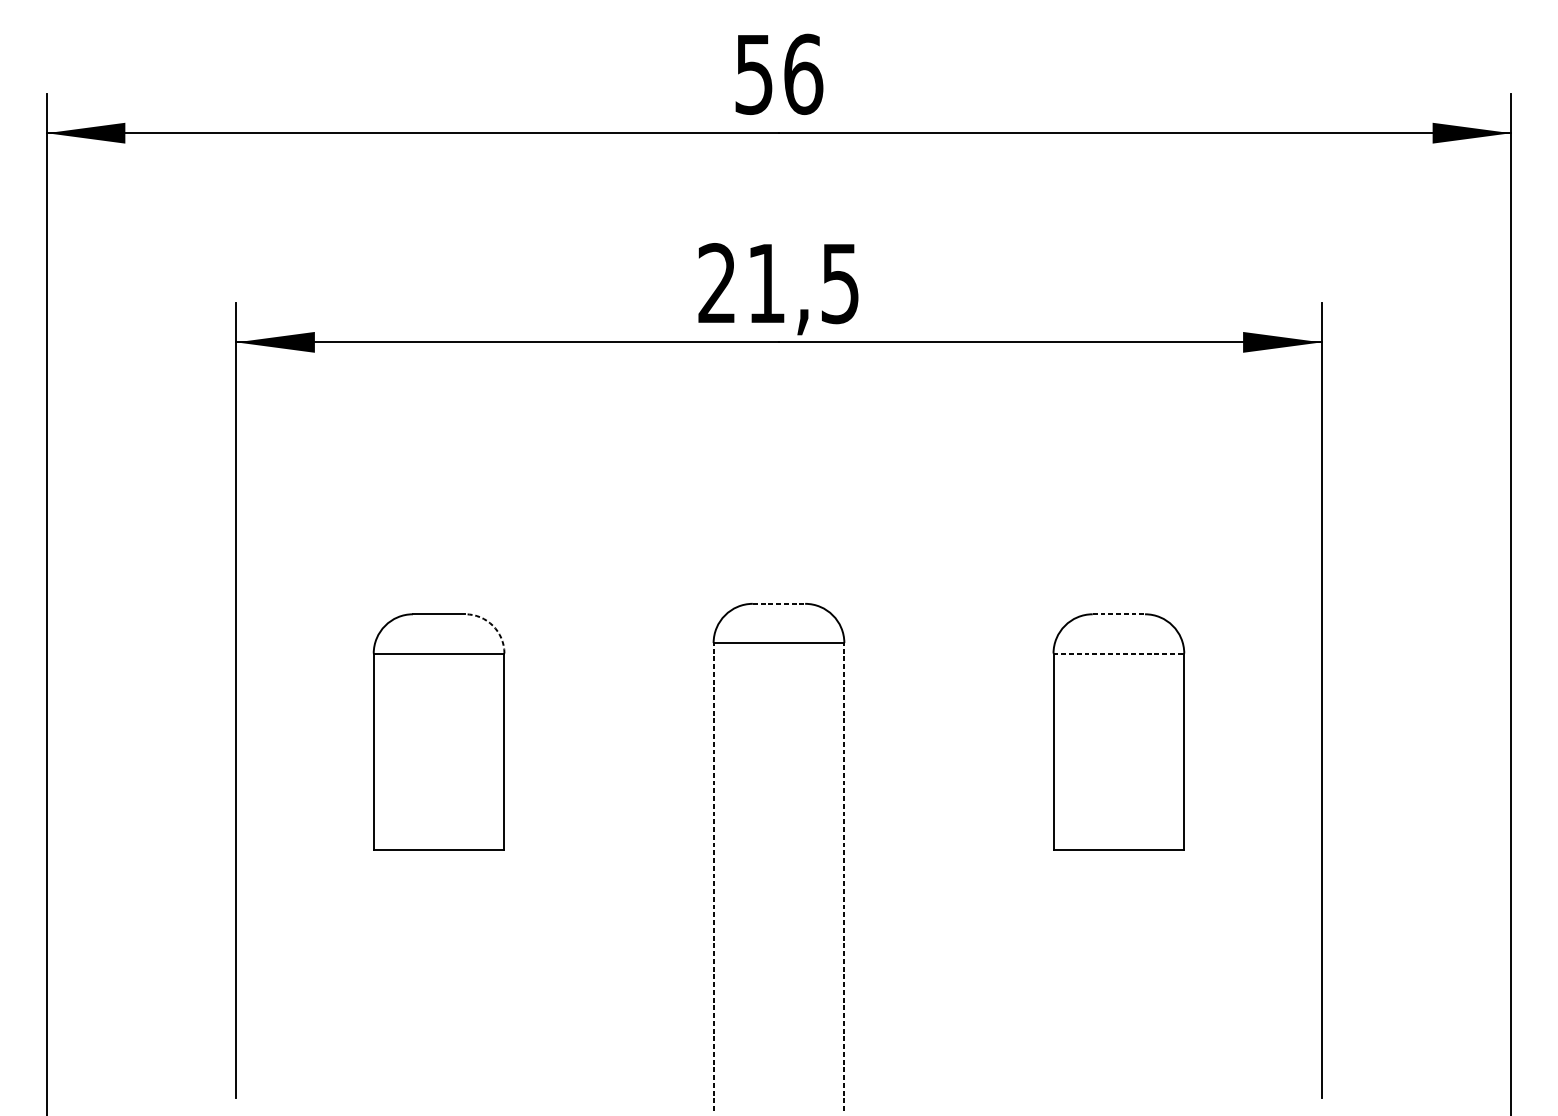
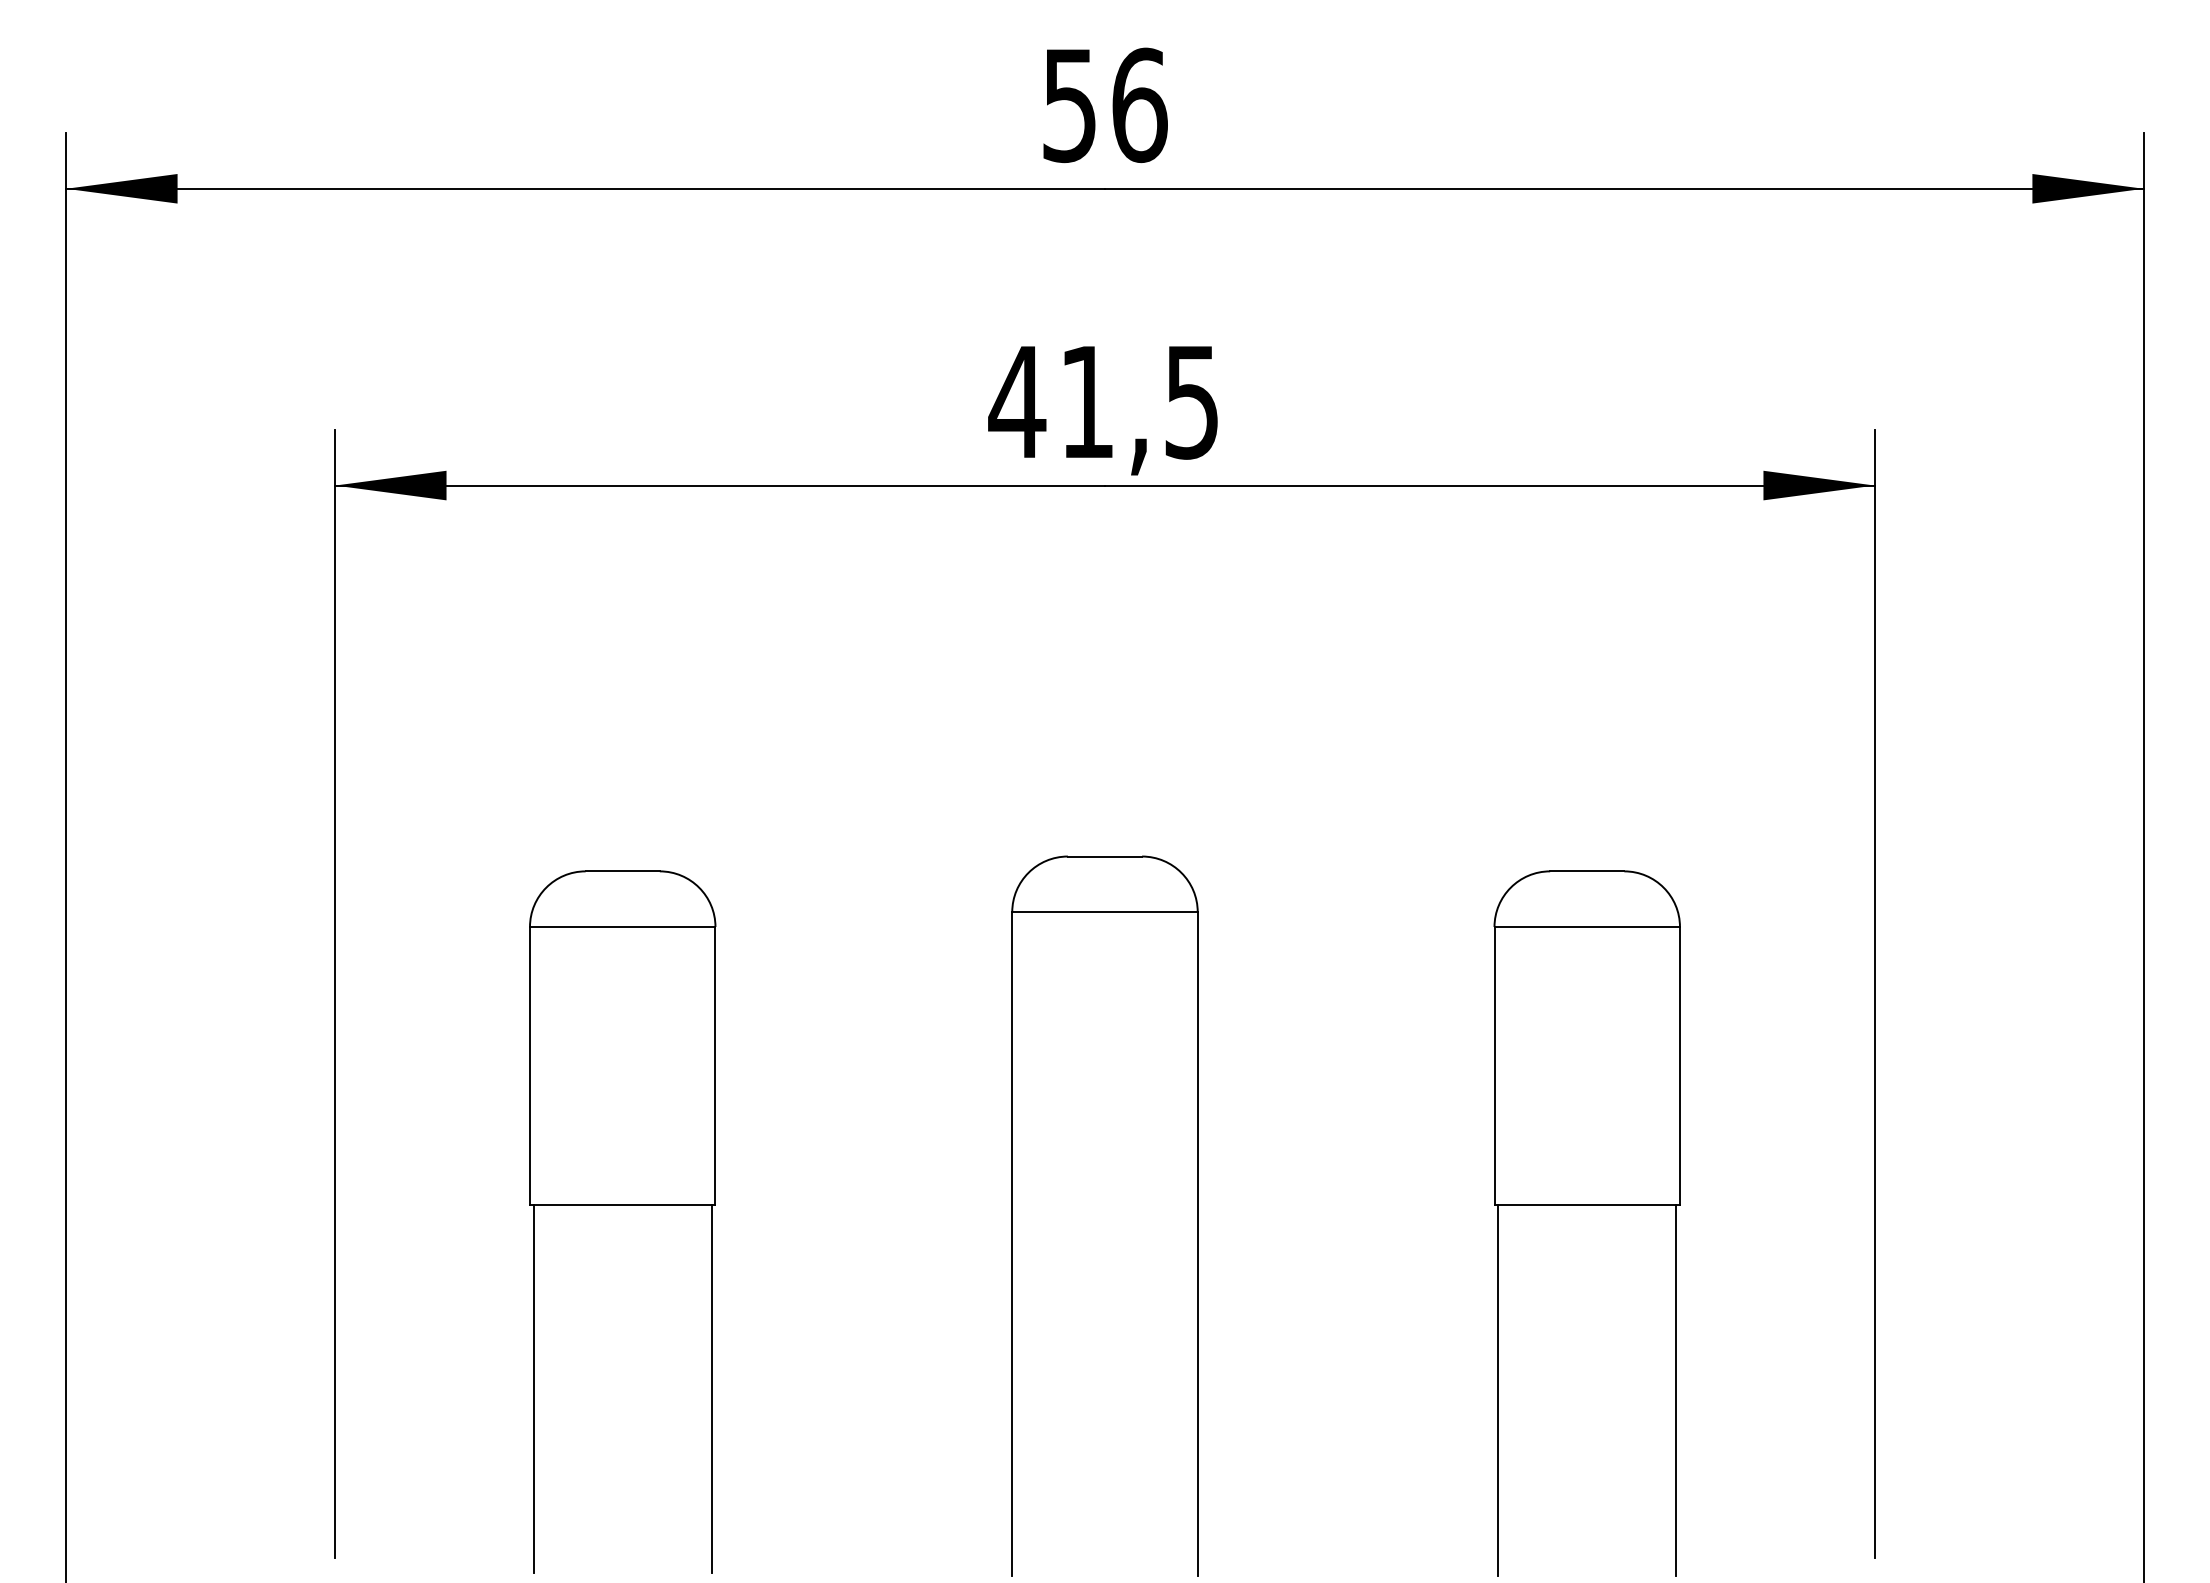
text: (717, 282) -> (1017, 400), 21,5 -> 41,5
line: (779, 603) -> (1105, 856), dashed -> solid
line: (1119, 614) -> (1587, 871), dashed -> solid
arc: (493, 625) -> (699, 887), dashed -> solid
line: (1119, 653) -> (1587, 927), dashed -> solid
line: (713, 876) -> (1012, 1243), dashed -> solid
line: (844, 876) -> (1197, 1243), dashed -> solid
line: (376, 978) -> (533, 1388), added
line: (501, 978) -> (711, 1388), added
line: (1056, 980) -> (1498, 1390), added
line: (1181, 980) -> (1676, 1390), added

